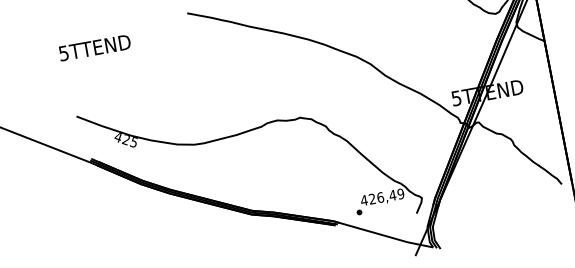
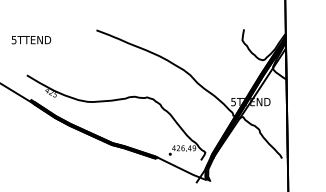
text: (95, 48) -> (31, 40), moved

